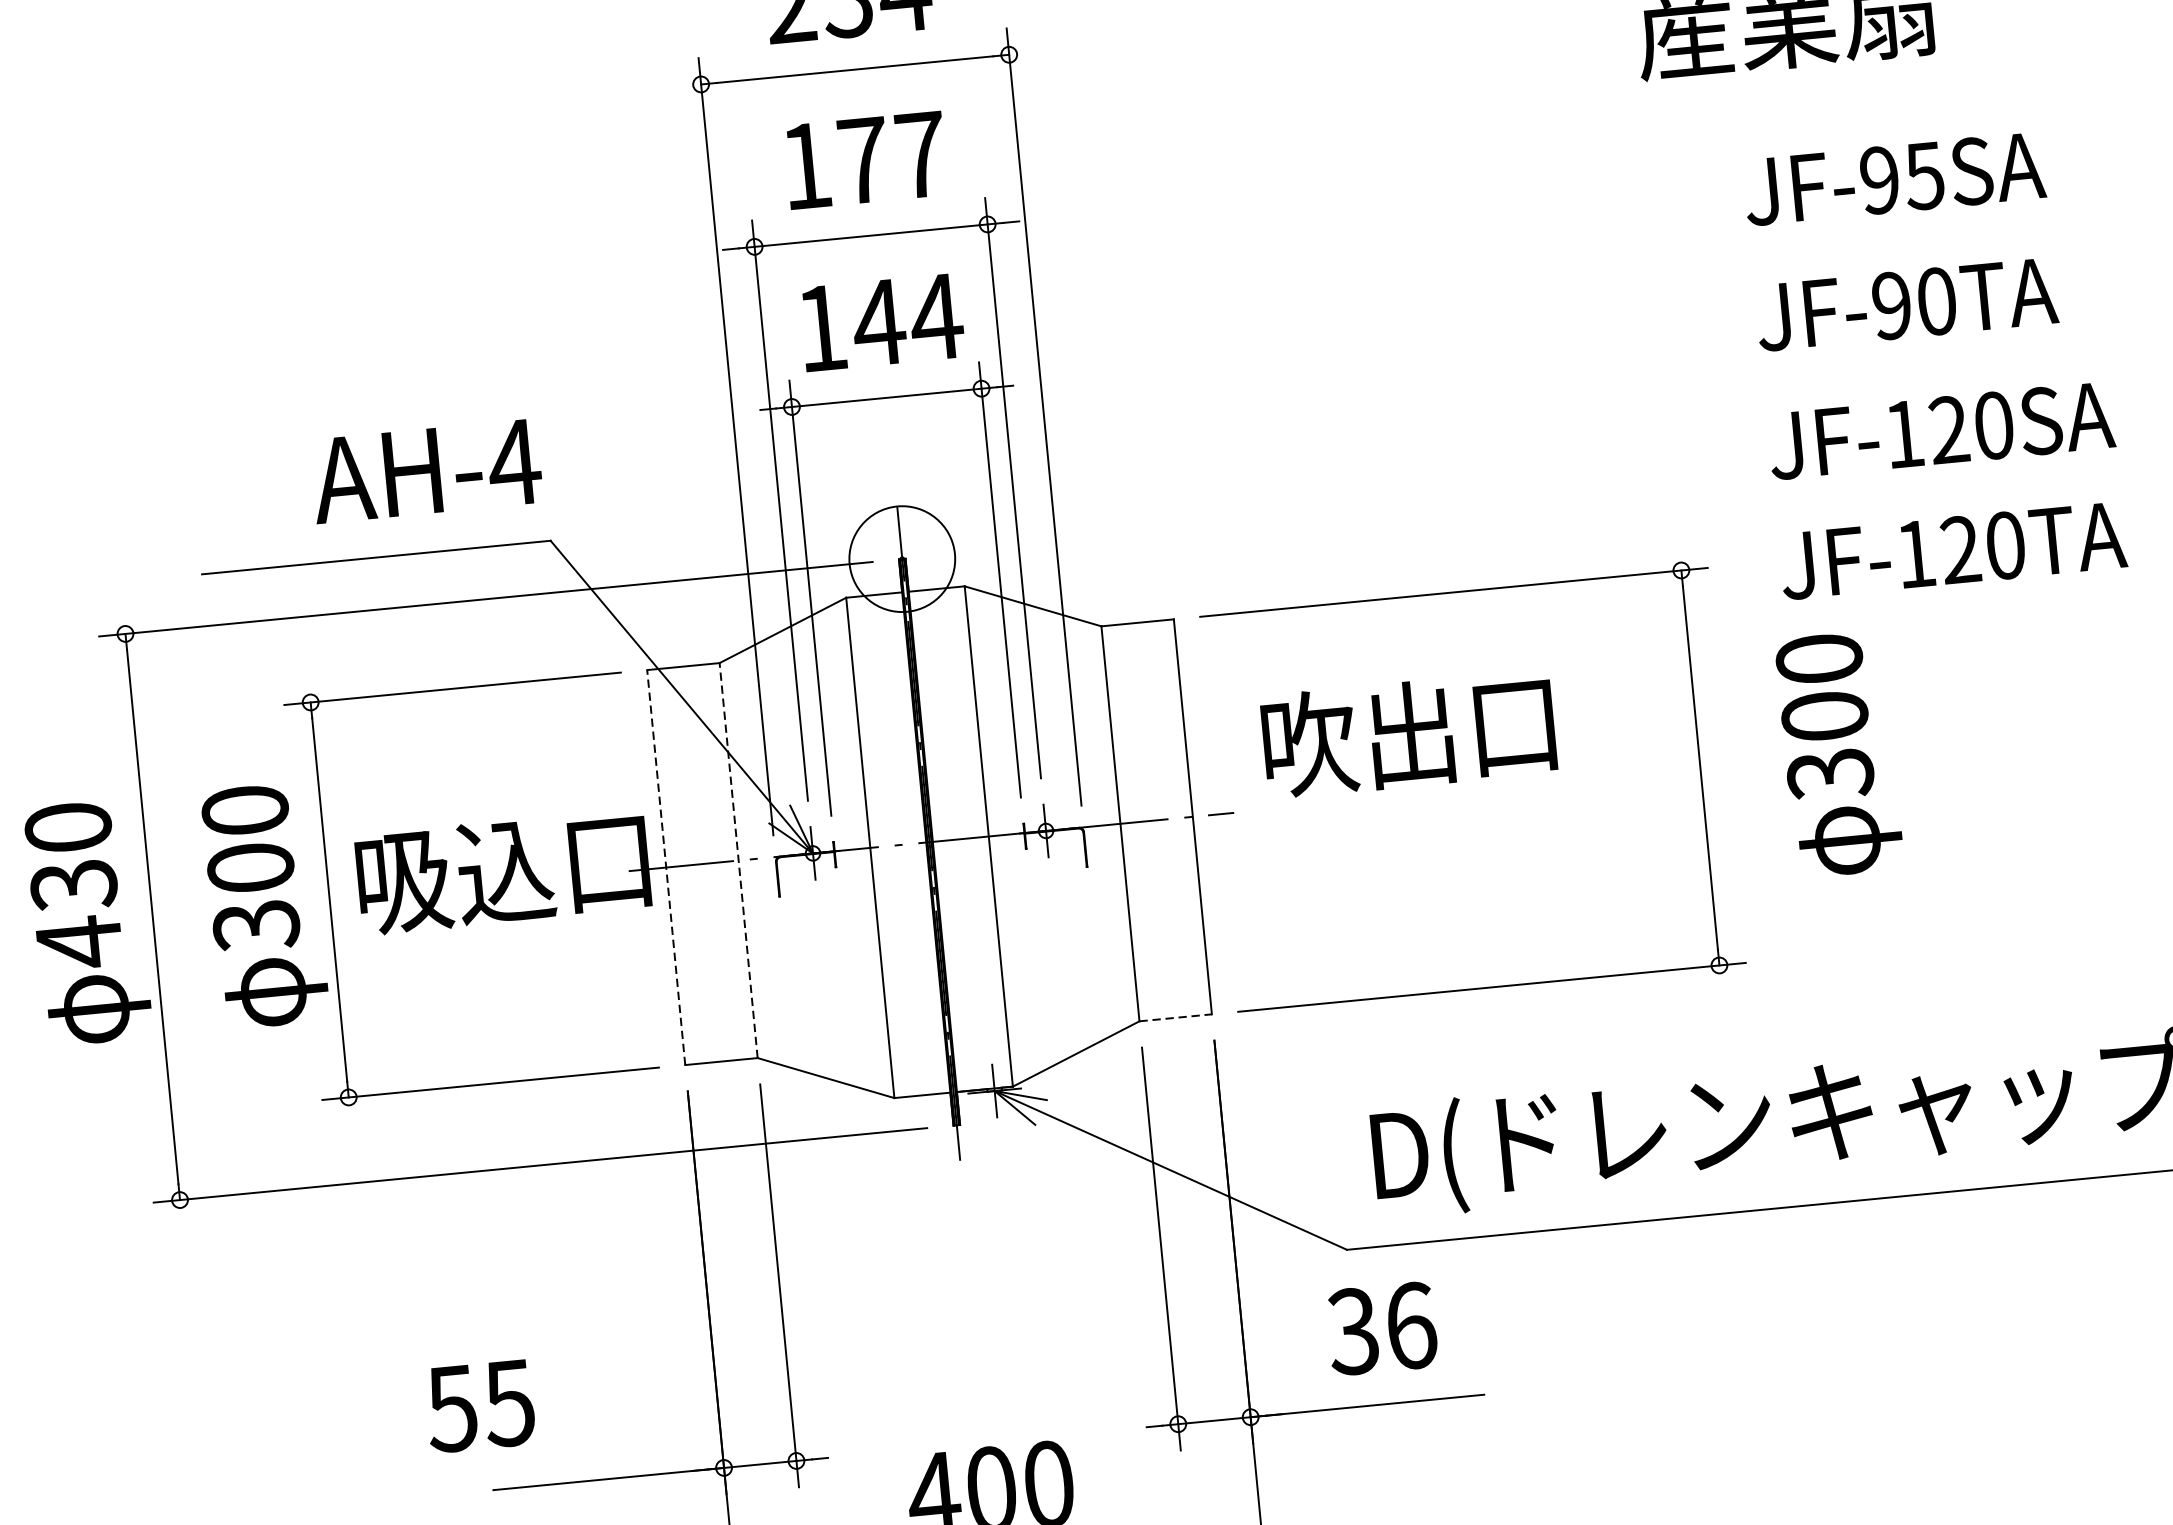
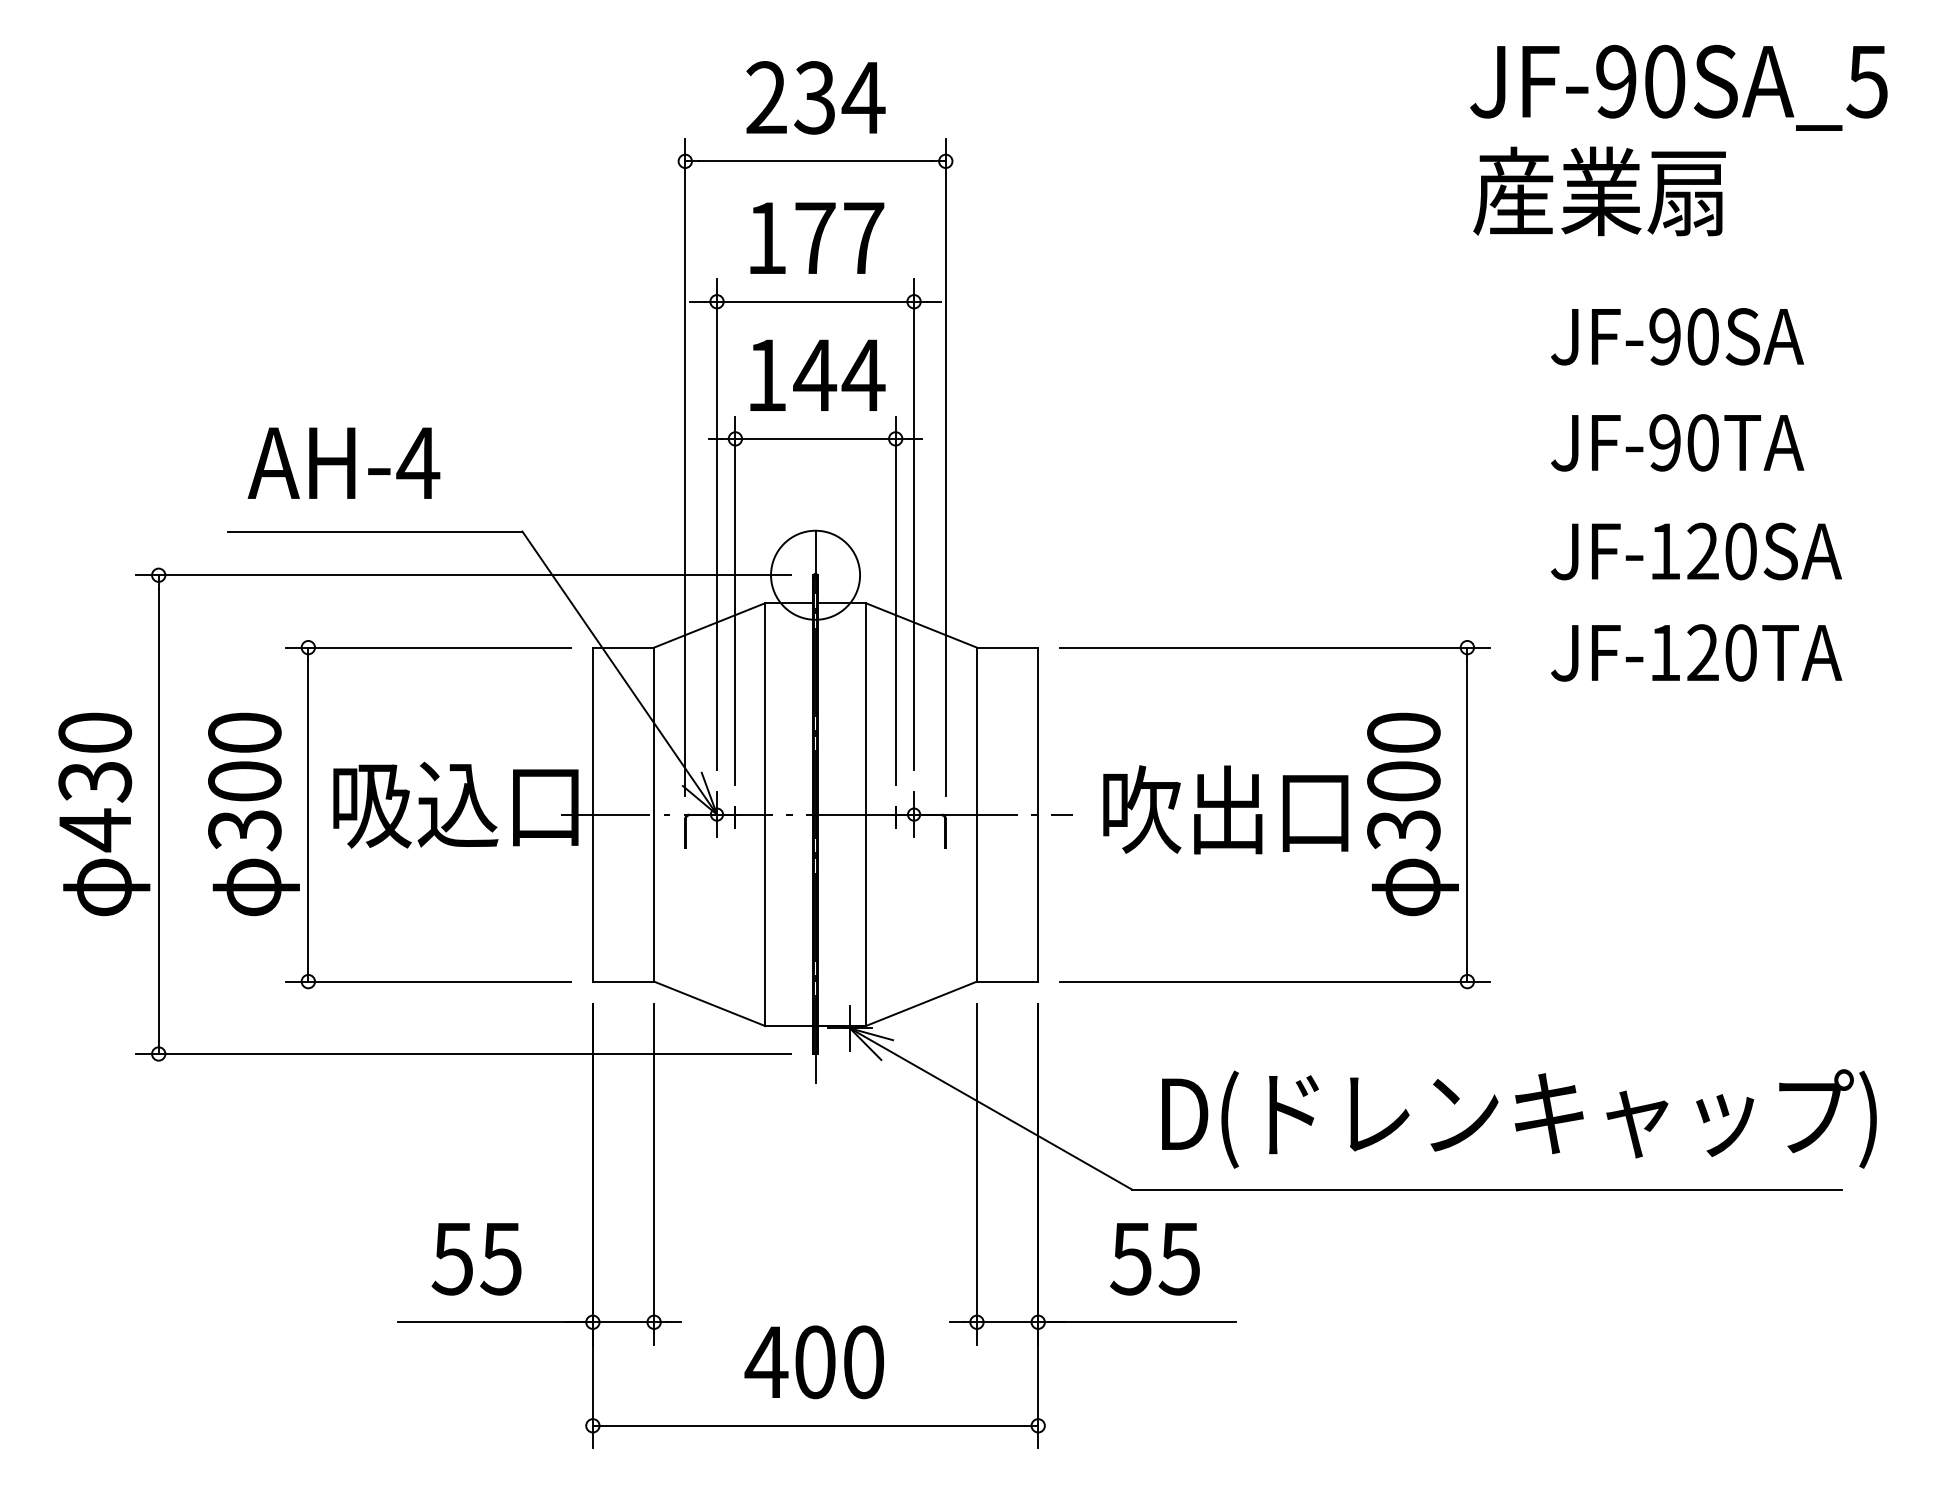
text: (1924, 175) -> (1702, 336), JF-95SA -> JF-90SA
text: (425, 470) -> (343, 462), moved
text: (1408, 733) -> (1225, 809), moved
text: (1838, 754) -> (1412, 814), moved
line: (739, 860) -> (654, 814), dashed -> solid
line: (665, 867) -> (592, 814), dashed -> solid
line: (1175, 1017) -> (1007, 981), dashed -> solid
text: (1382, 1328) -> (1155, 1258), 36 -> 55
text: (480, 1406) -> (476, 1259), moved

